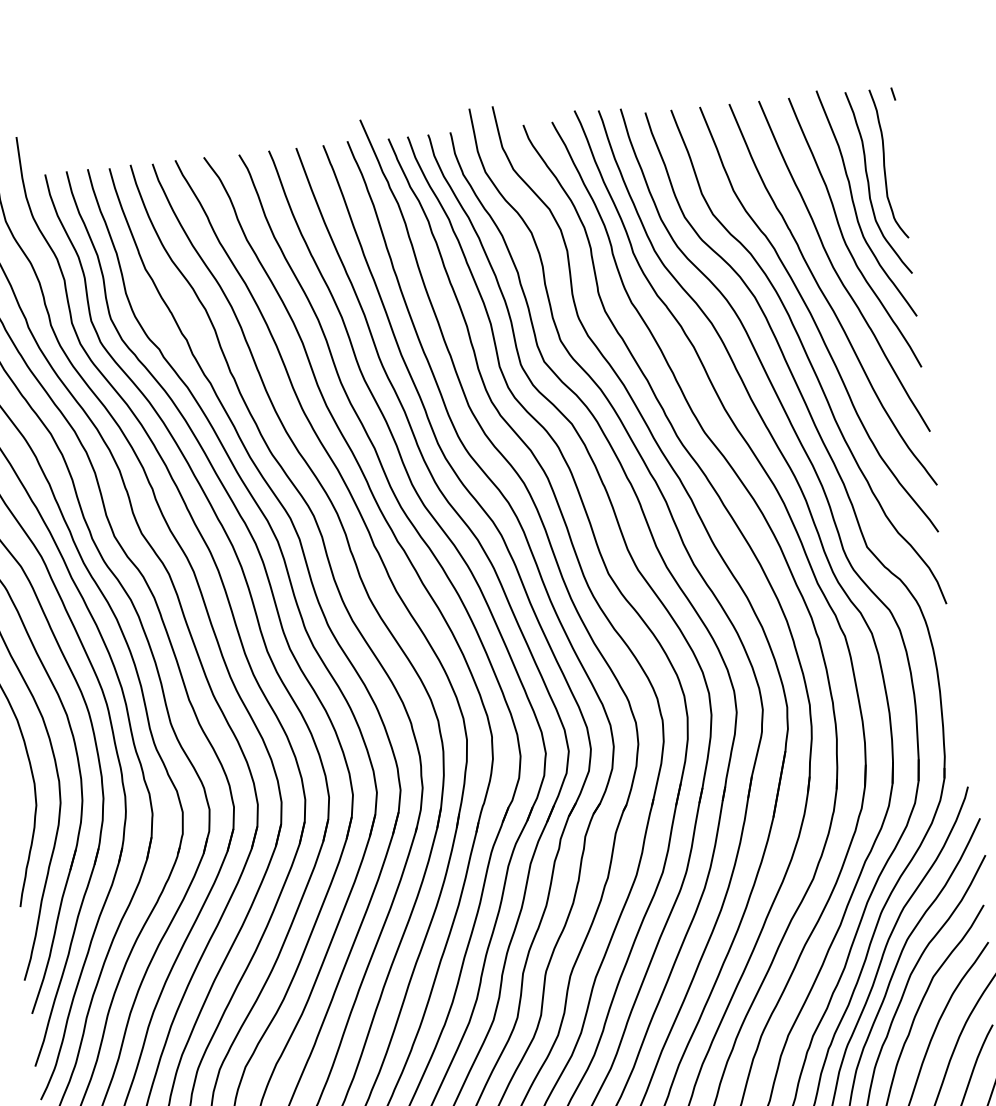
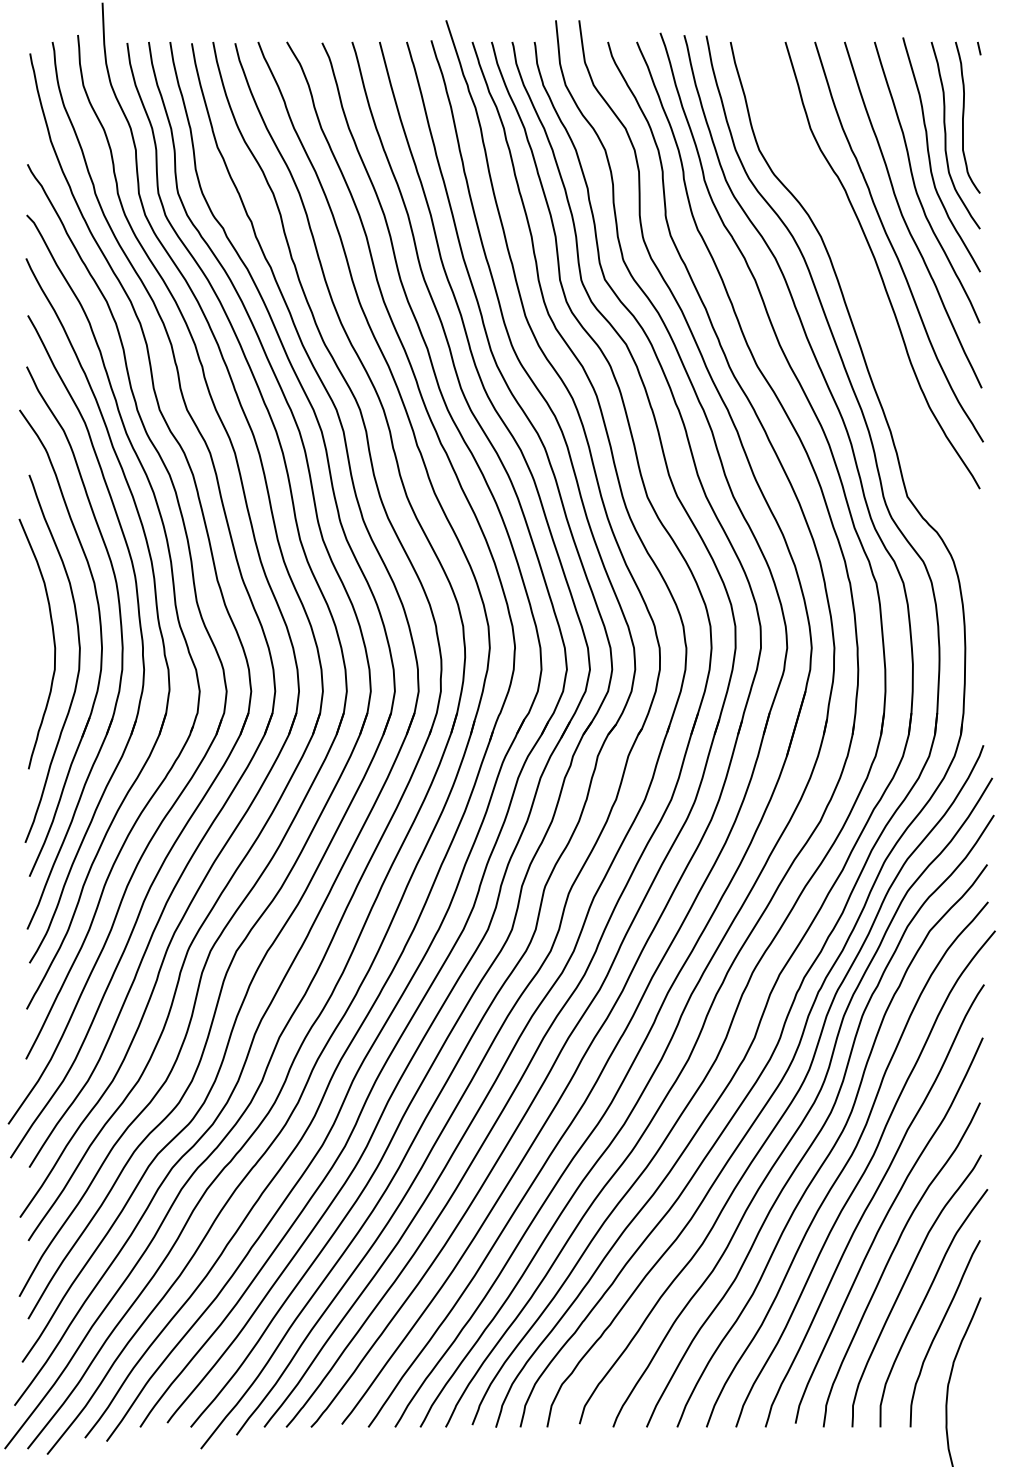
curve: (808, 356) -> (868, 301), removed

